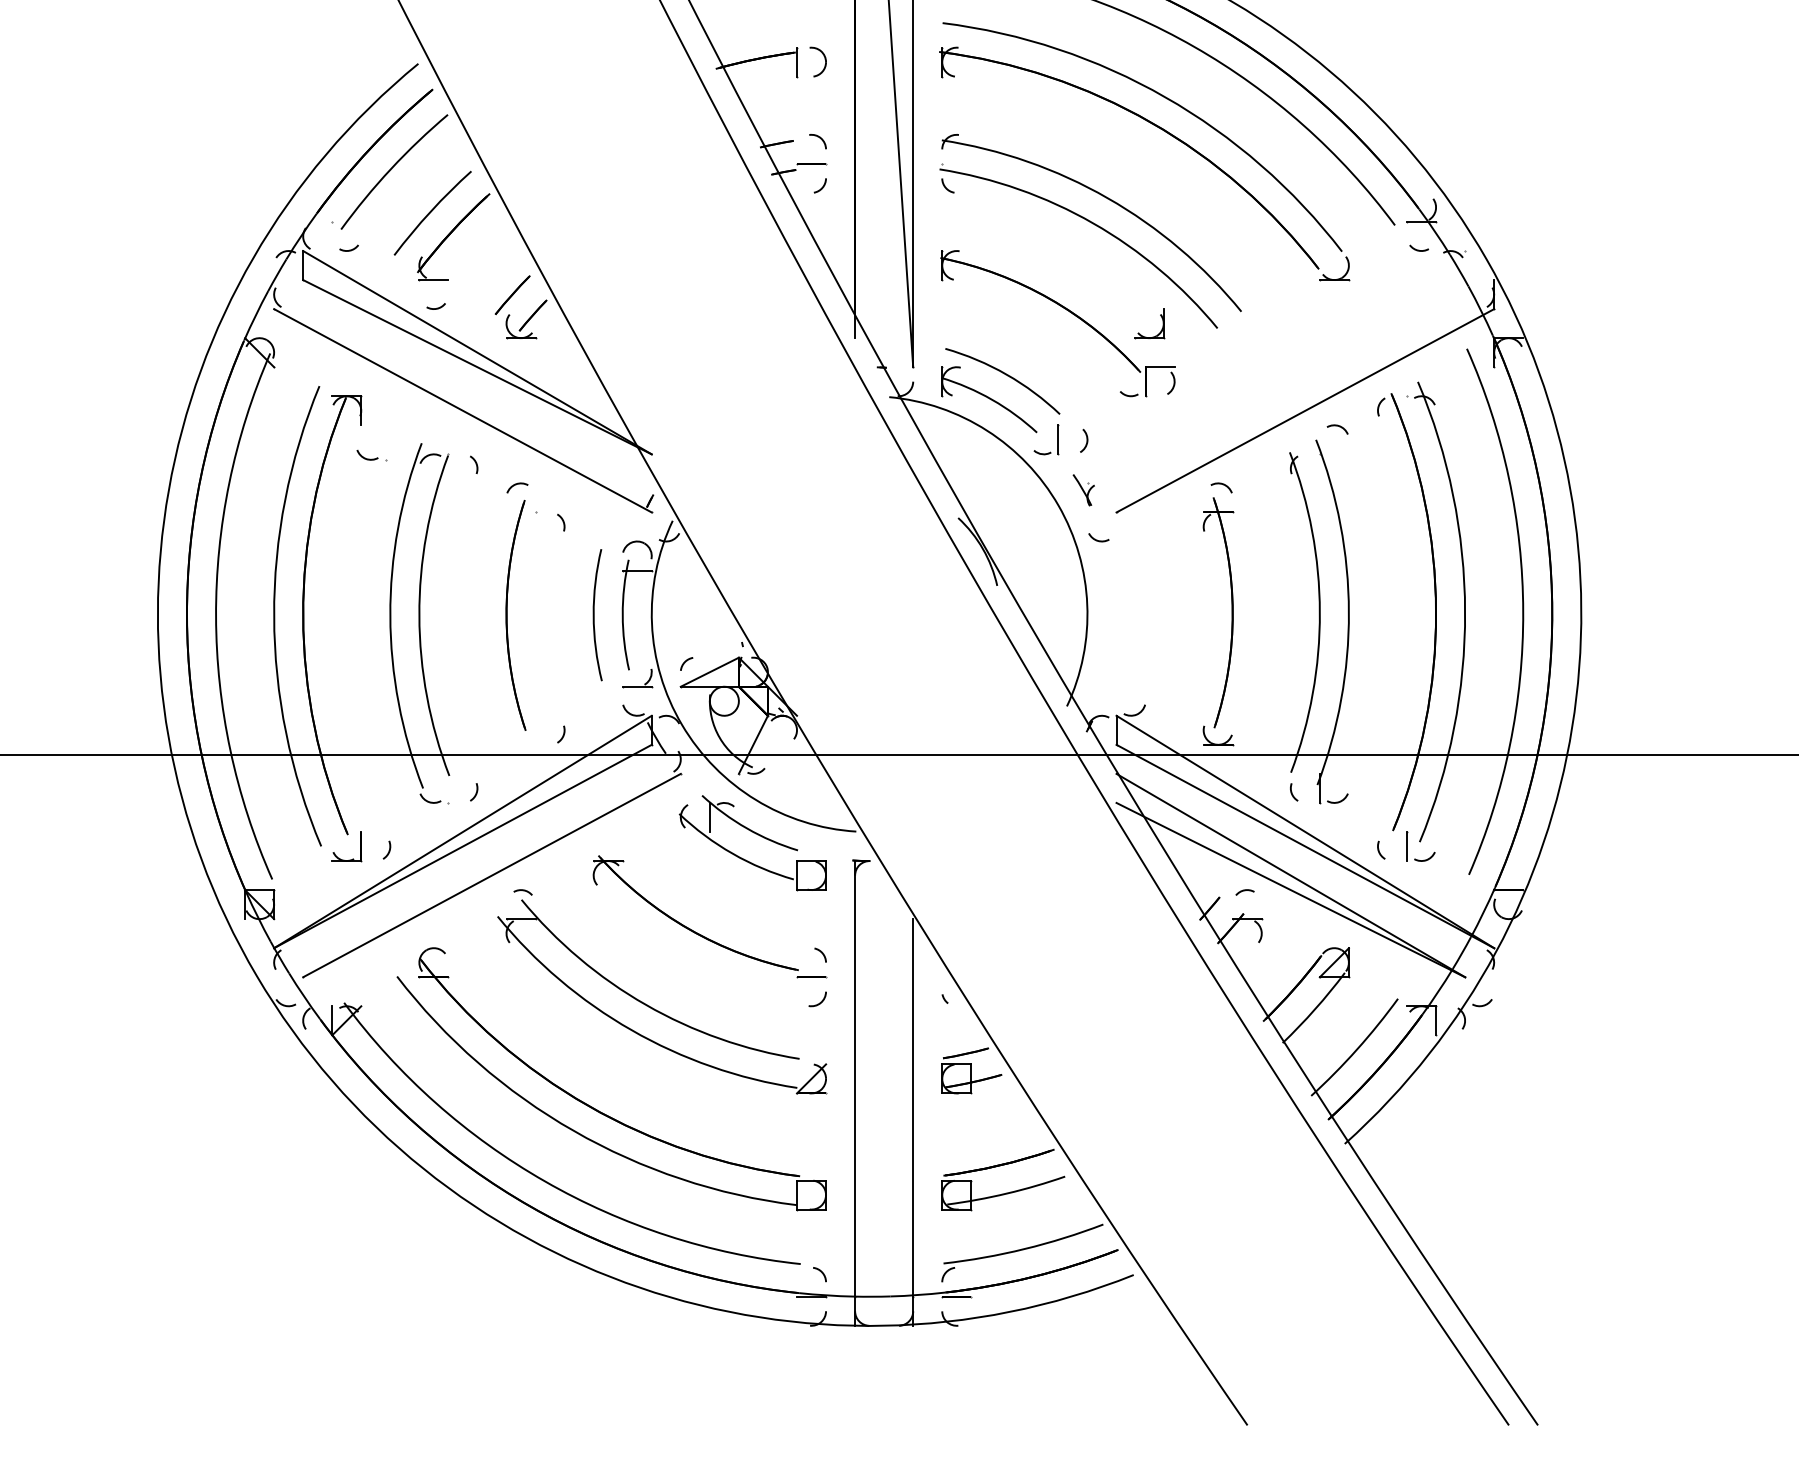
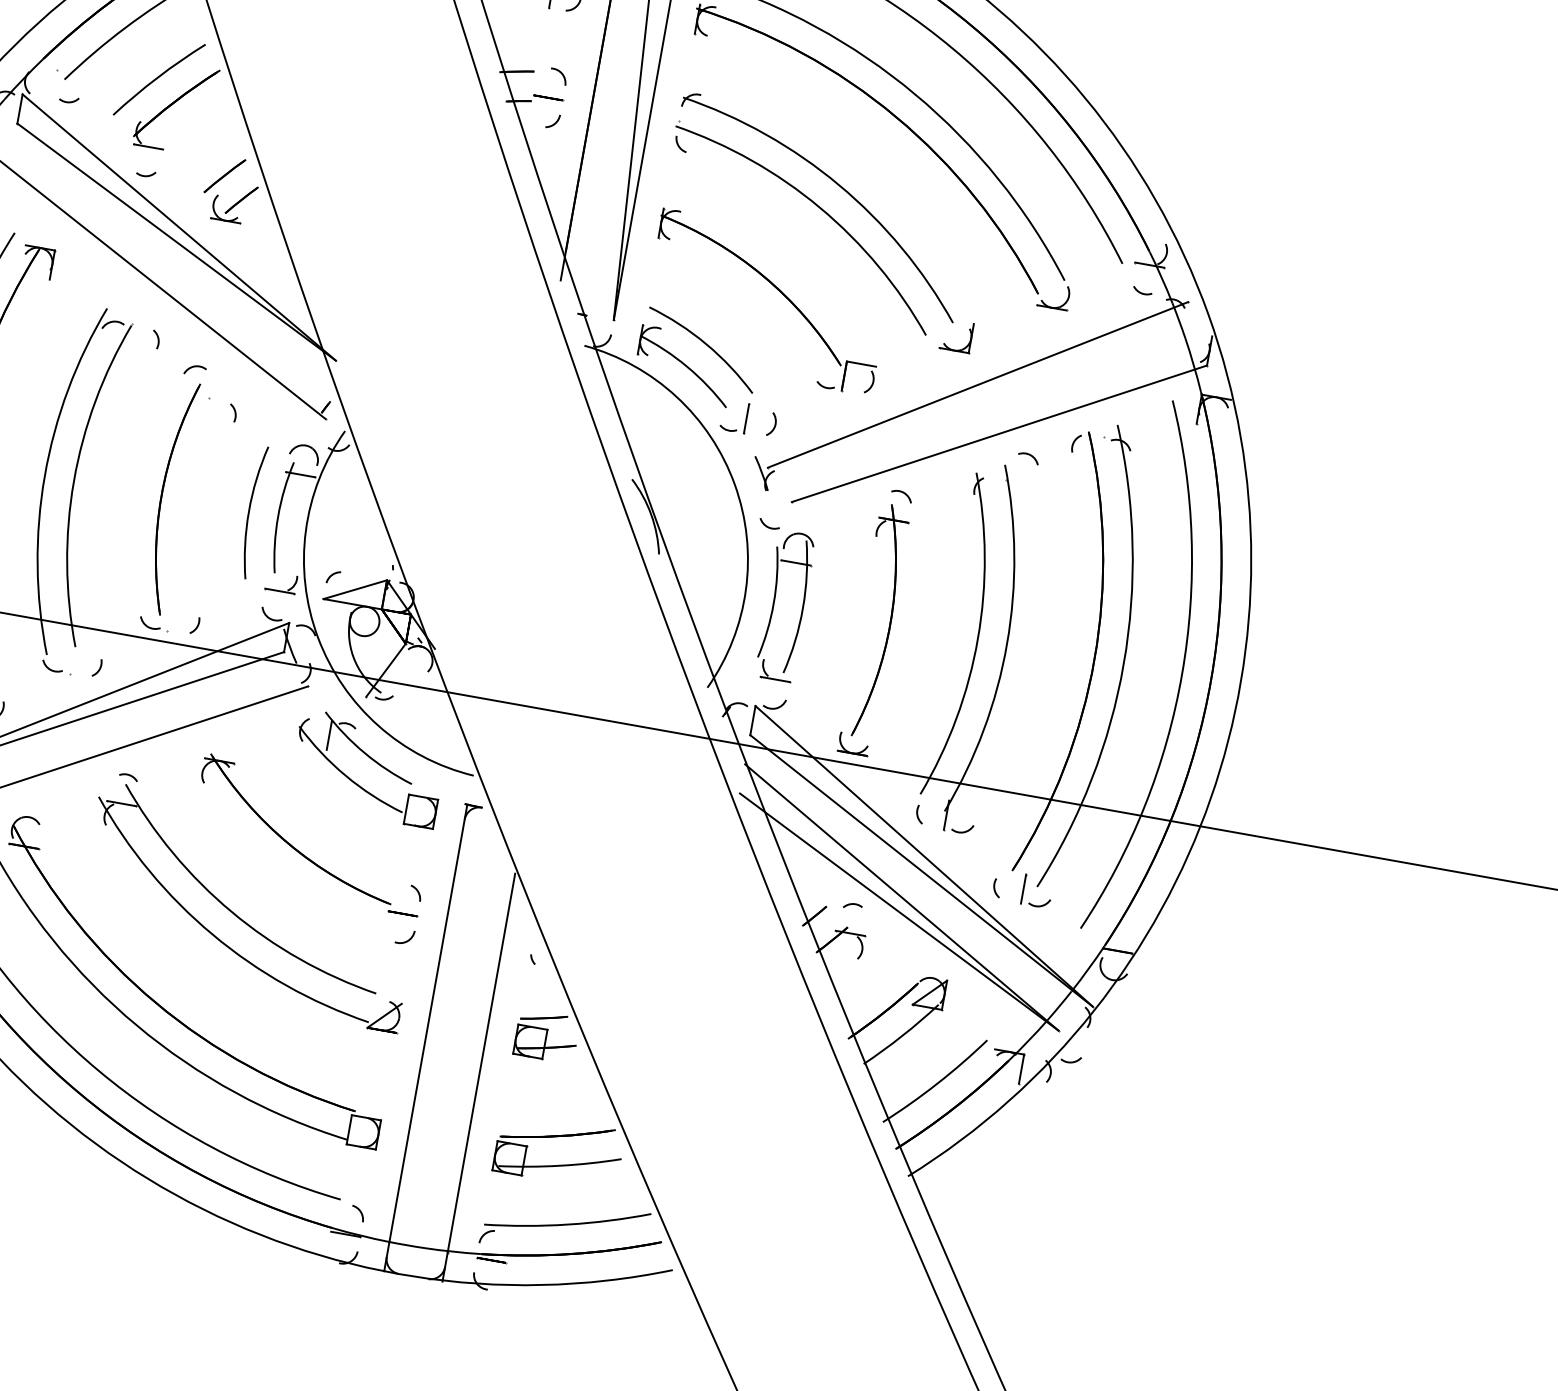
part: (1161, 318) -> (969, 333), moved
line: (1276, 367) -> (978, 385), added
part: (371, 455) -> (154, 624), moved
part: (1117, 614) -> (774, 604), added

